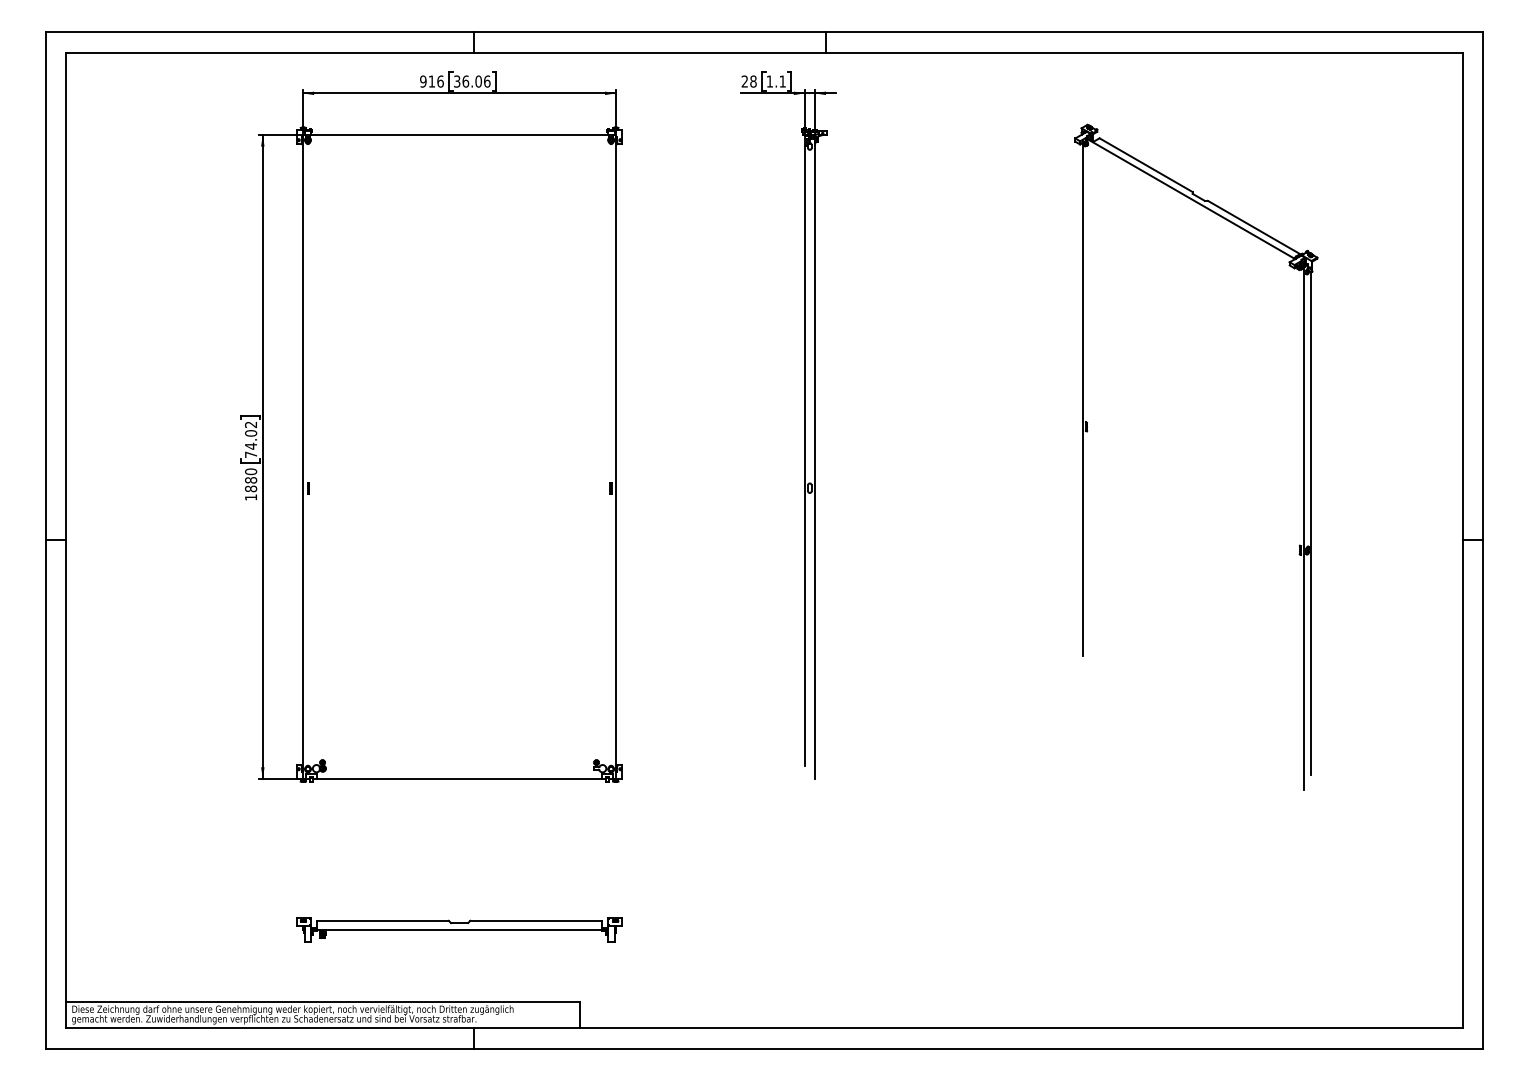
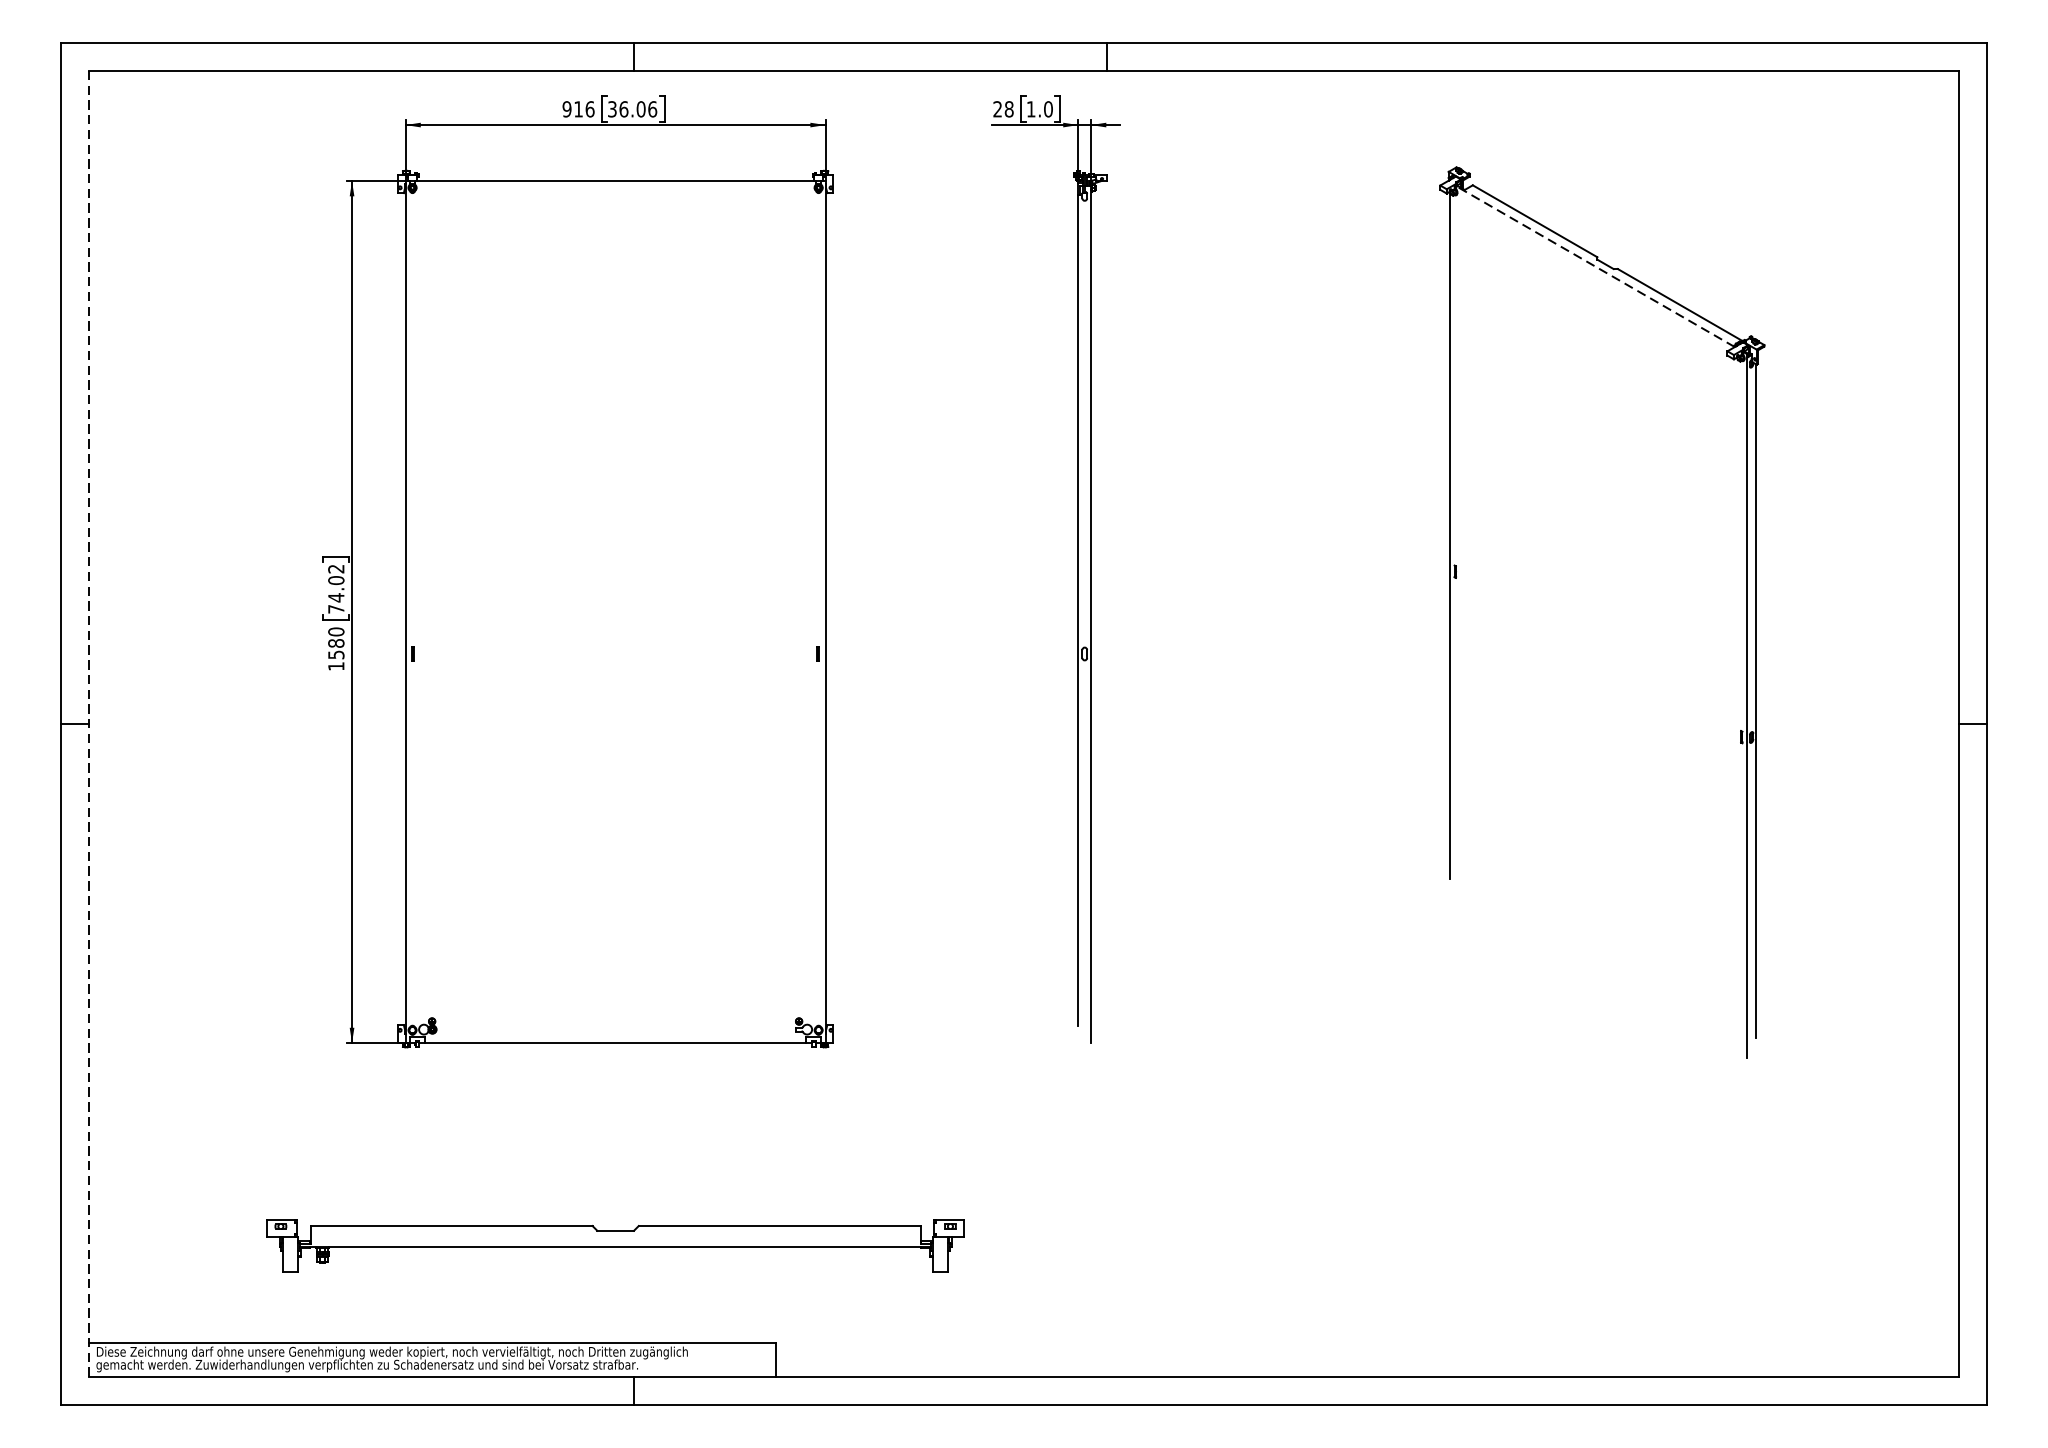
text: (782, 81) -> (1048, 109), 1.1 -> 1.0
line: (1190, 198) -> (1594, 265), solid -> dashed
text: (251, 488) -> (336, 654), 1880 -> 1580
line: (66, 540) -> (89, 724), solid -> dashed
part: (459, 929) -> (615, 1245), size x1.6

